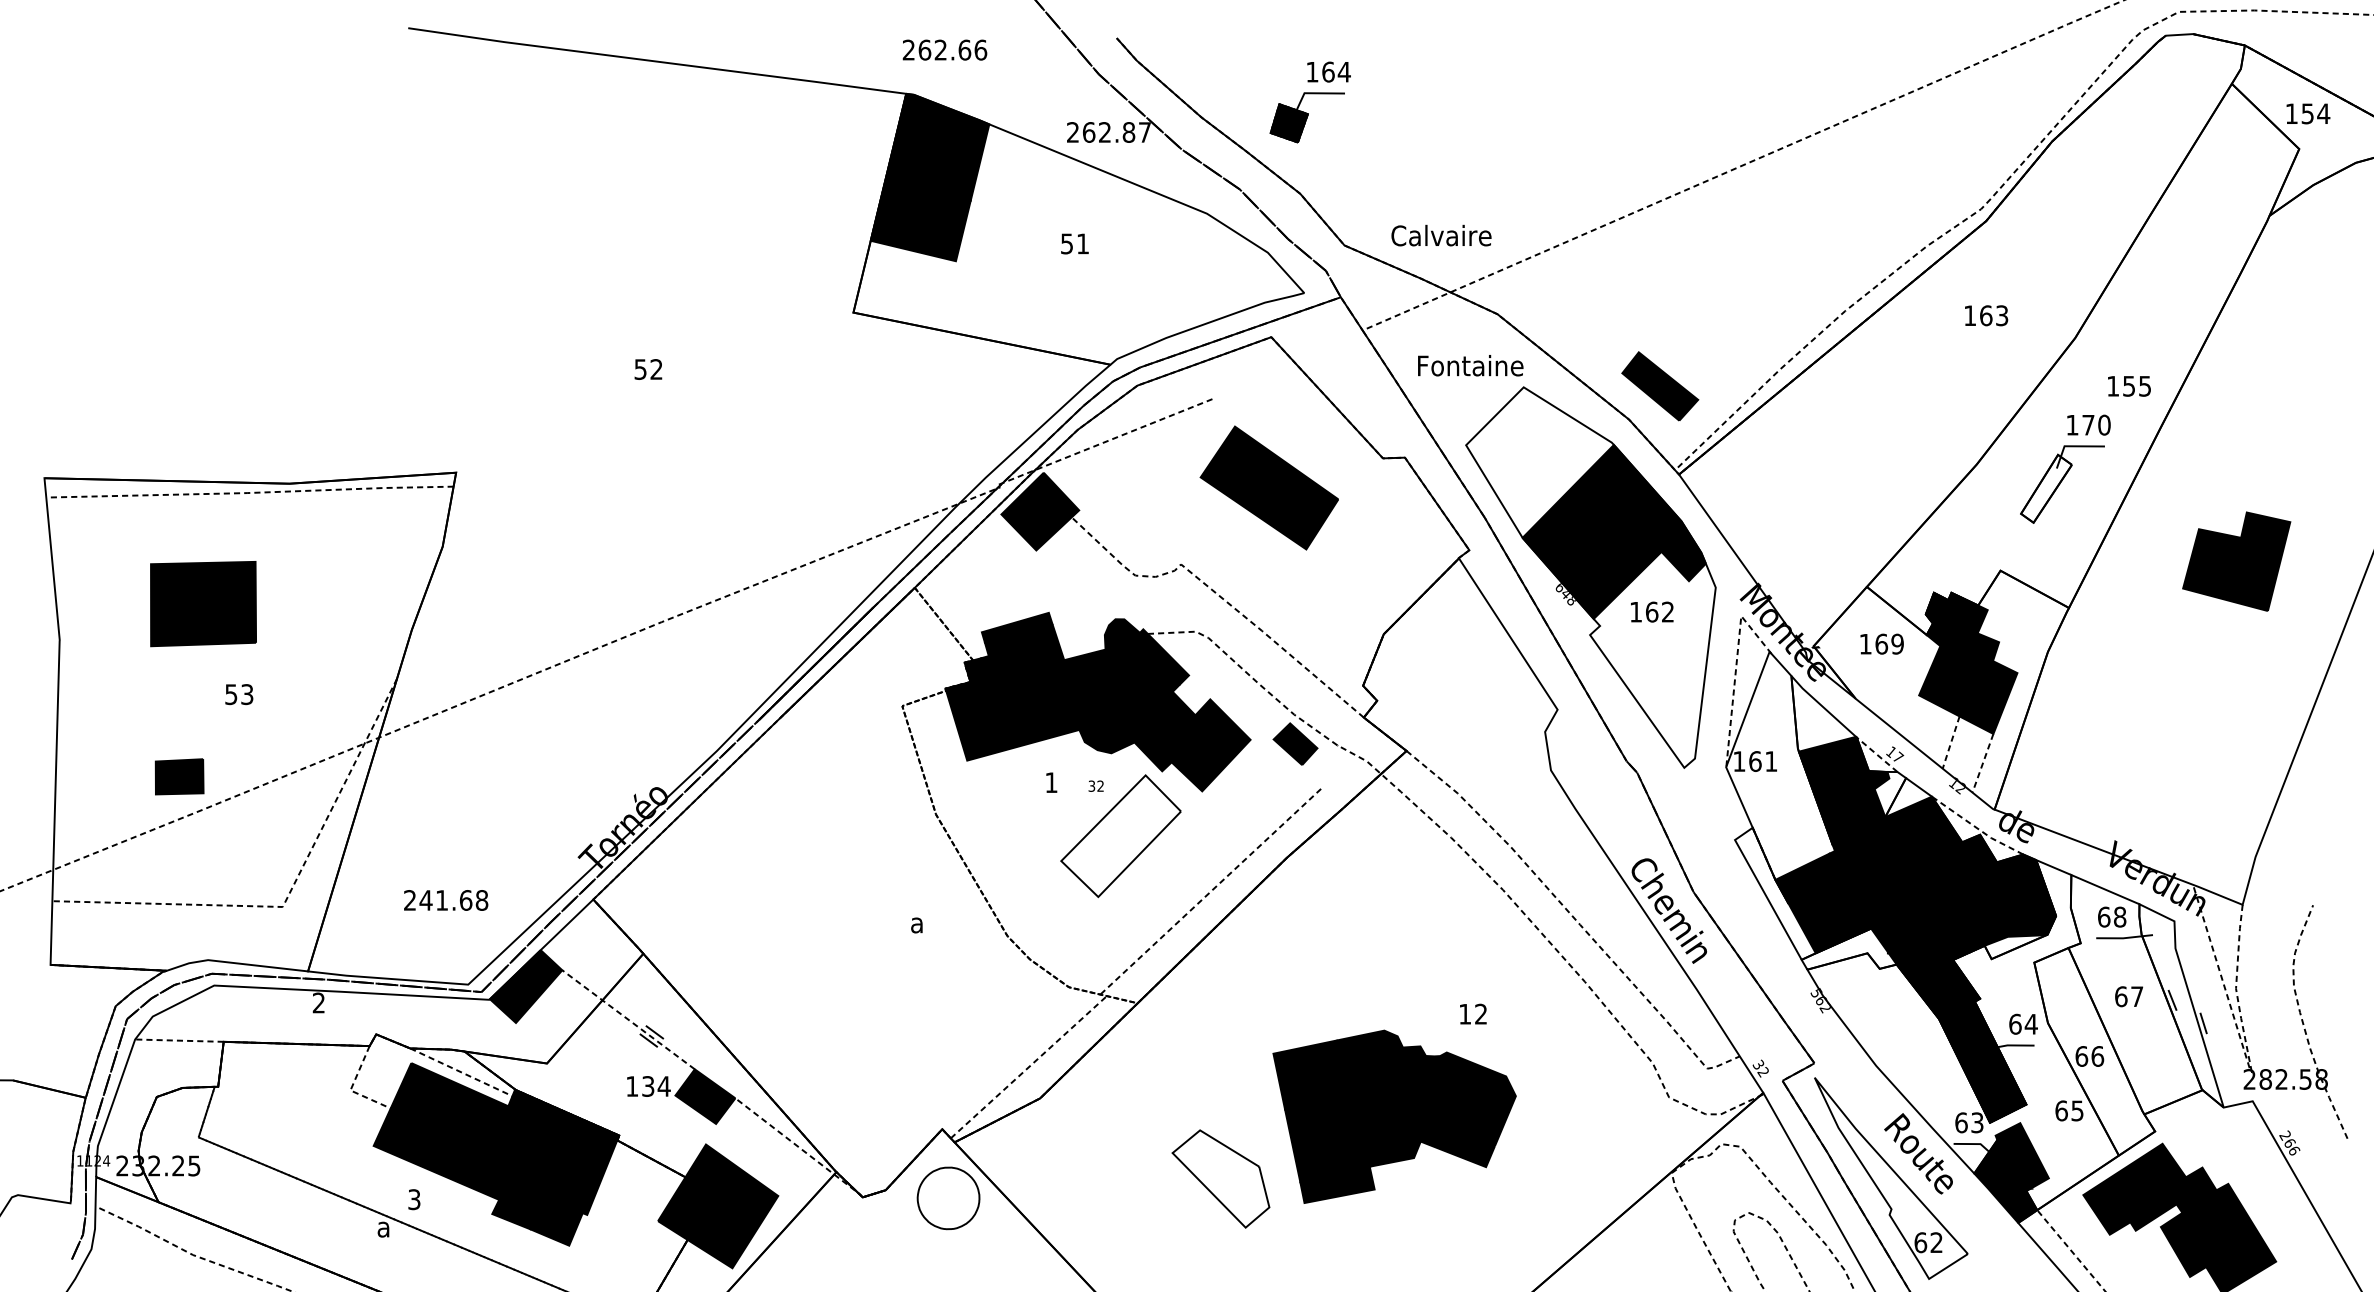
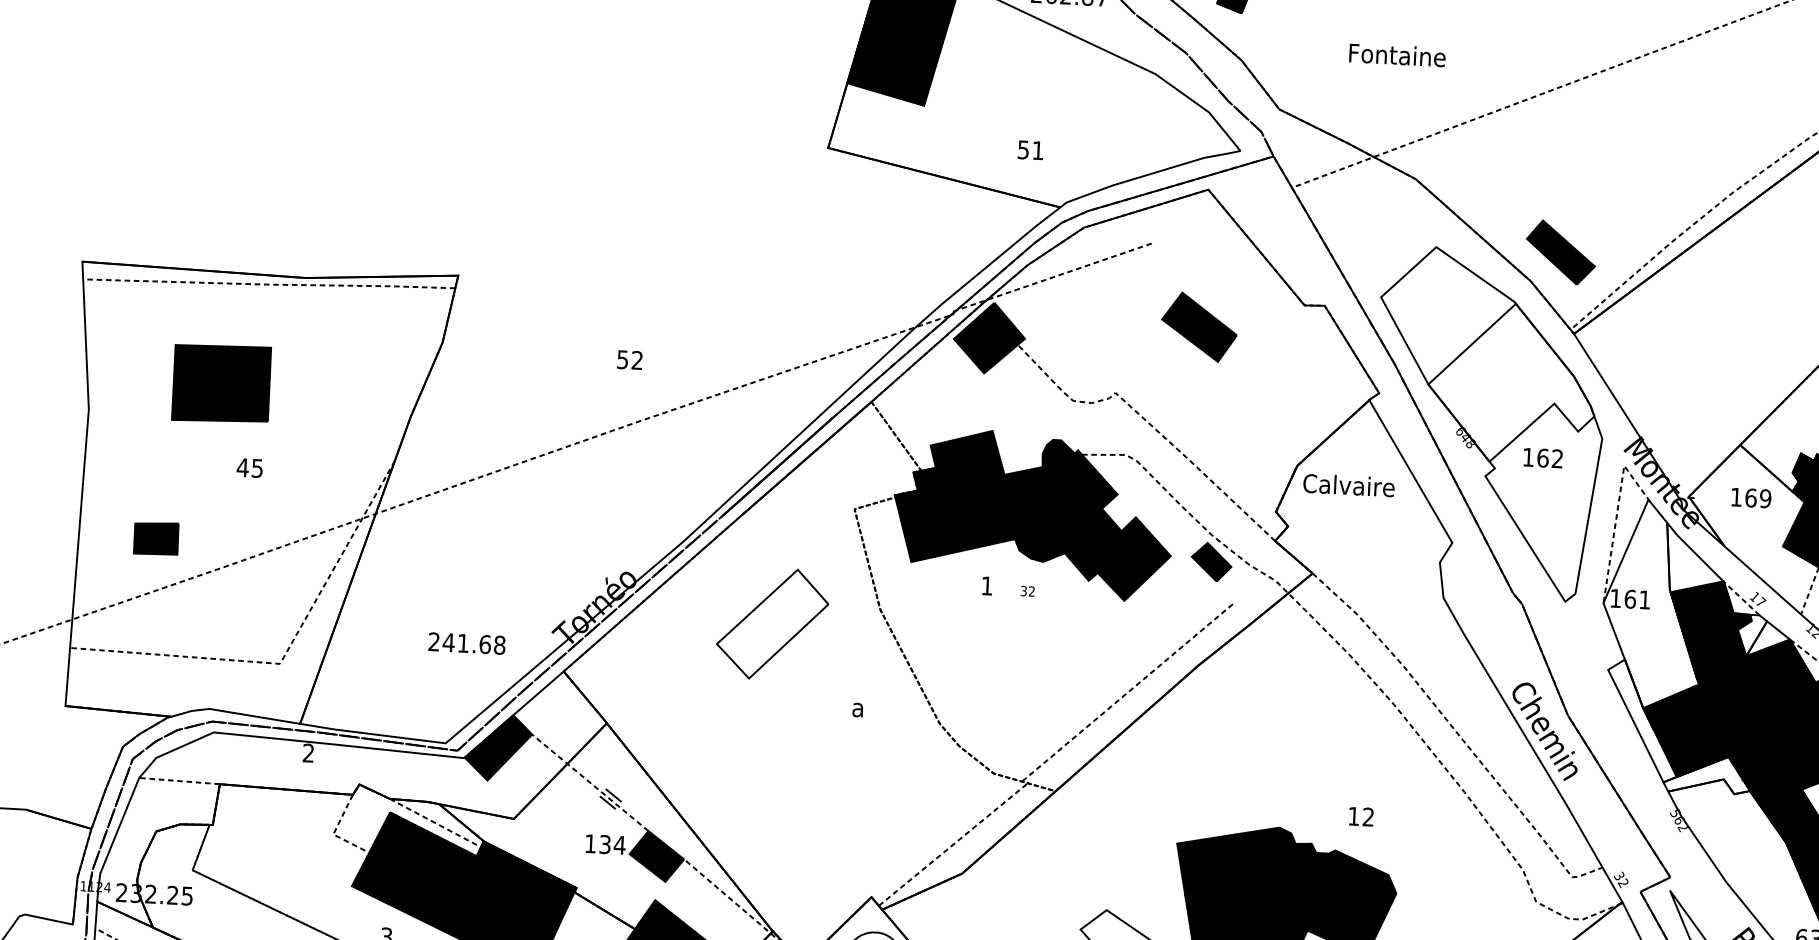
text: (1441, 235) -> (1349, 485), moved
text: (1074, 243) -> (1030, 149), moved
text: (1470, 365) -> (1397, 55), moved
text: (648, 369) -> (629, 360), moved
part: (1268, 487) -> (1198, 326), size x0.6
fill: (1613, 531) -> (1511, 382), removed
text: (238, 694) -> (249, 467), 53 -> 45
part: (179, 776) -> (156, 538), moved
part: (1120, 836) -> (772, 624), moved
text: (446, 900) -> (467, 643), moved

